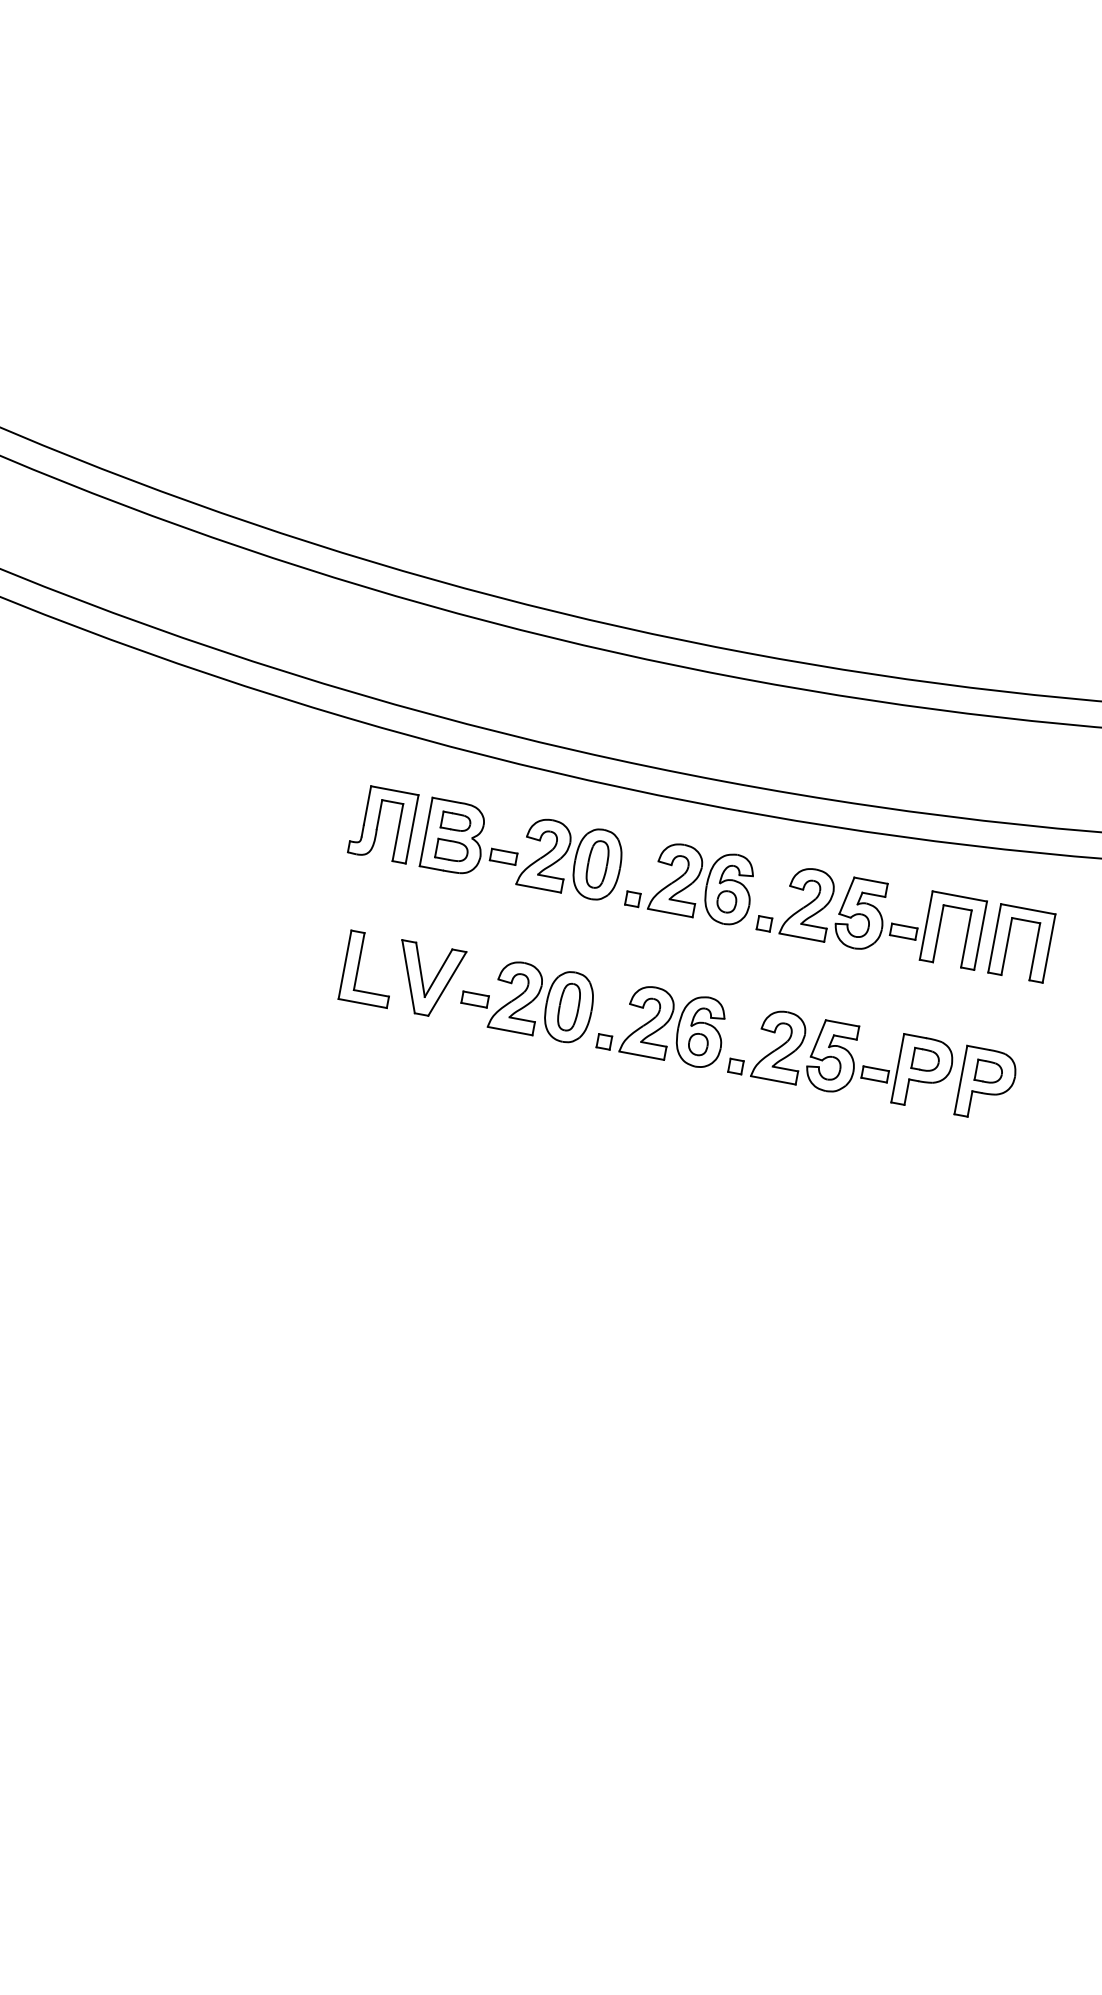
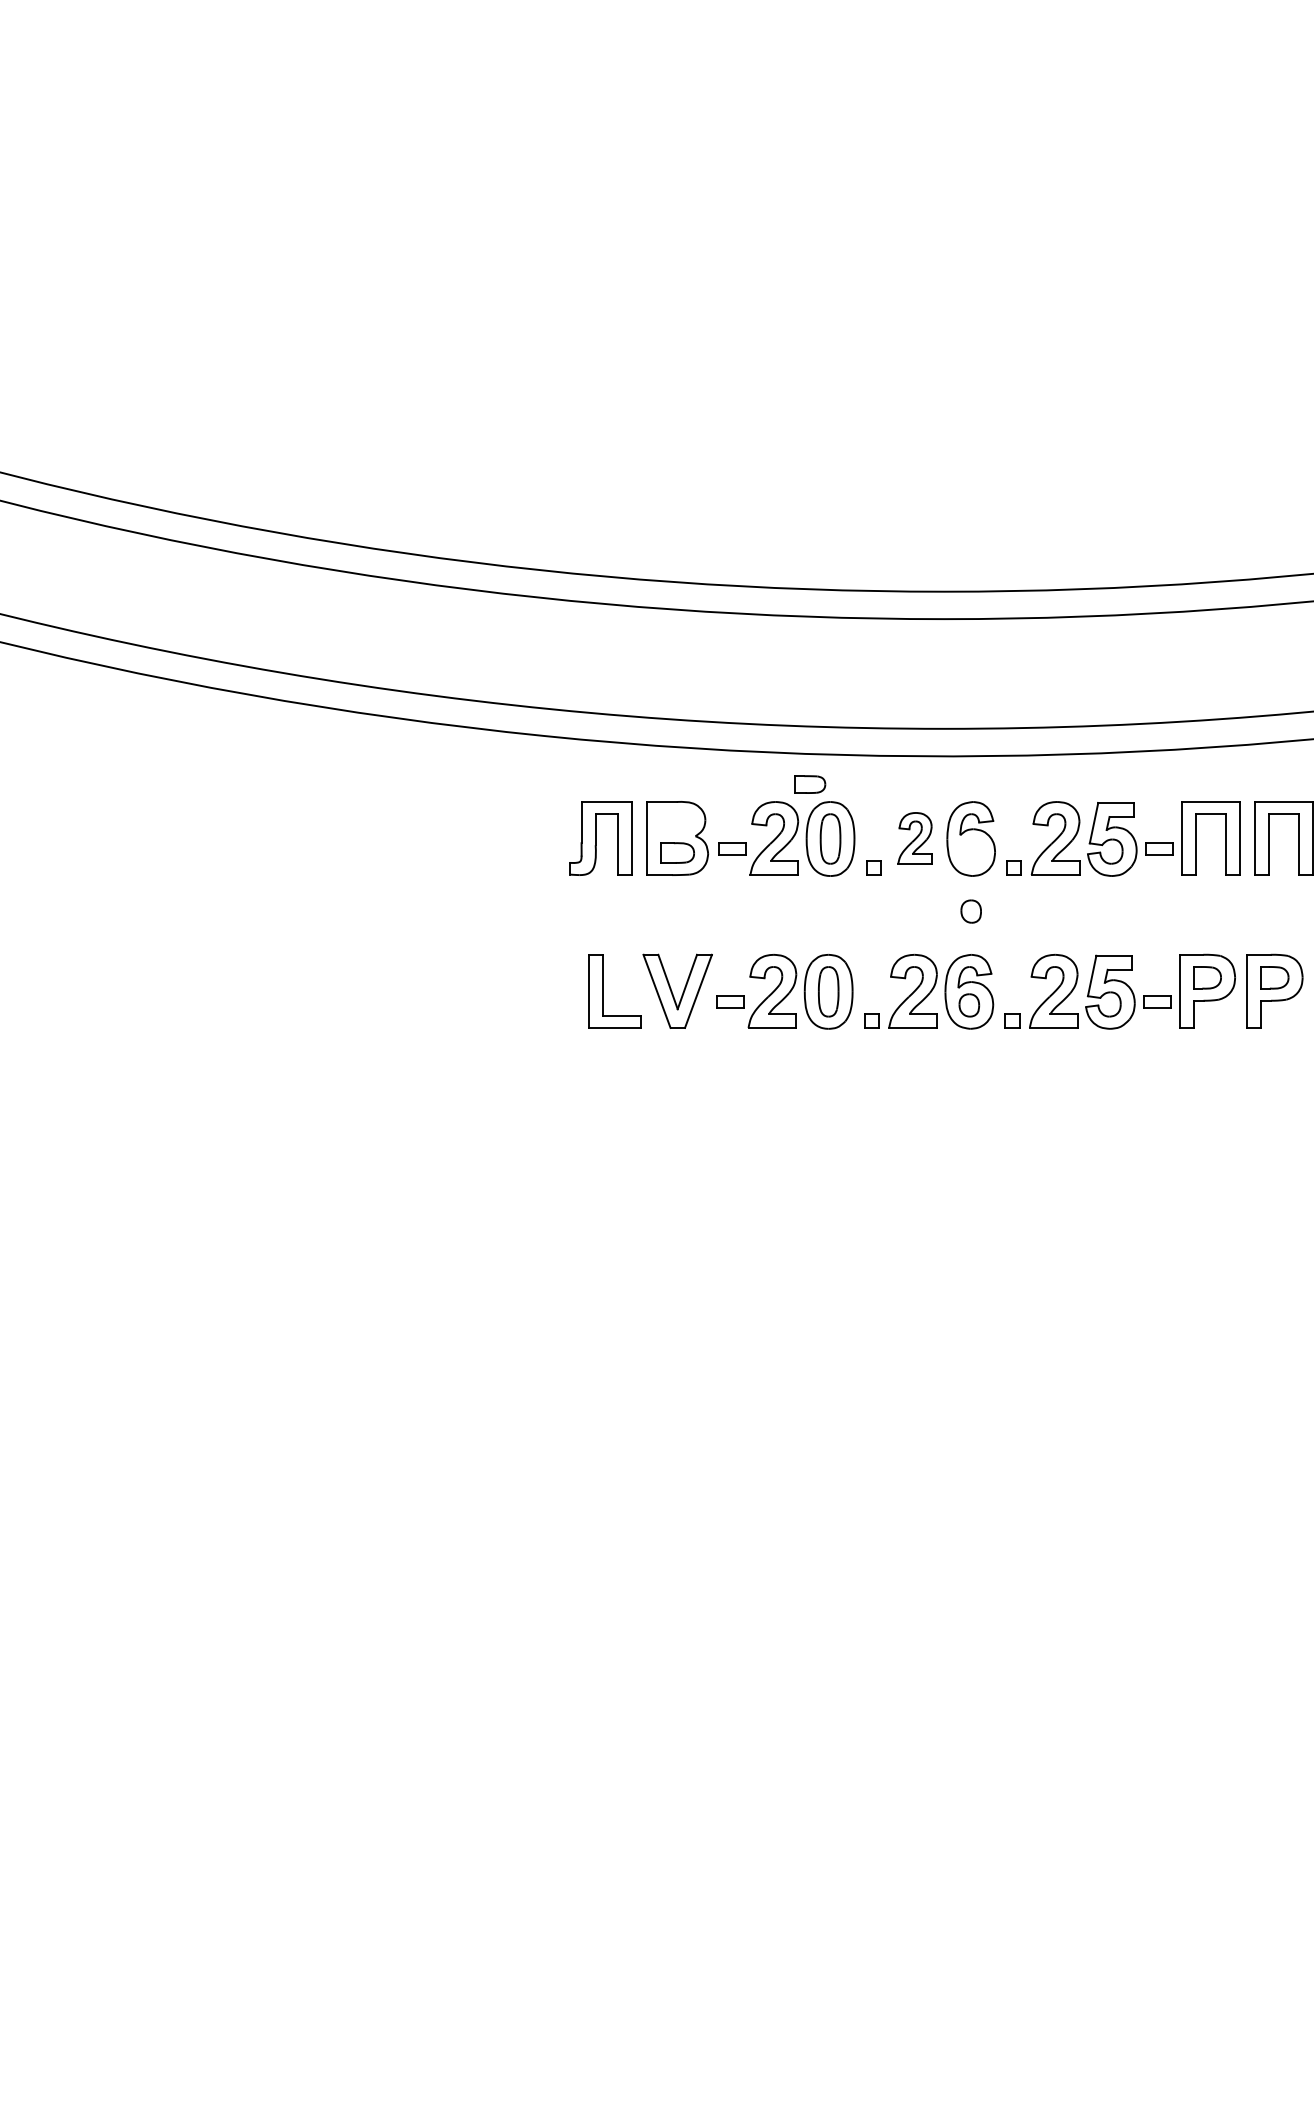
part: (456, 822) -> (810, 784), moved
part: (676, 878) -> (914, 838), size x0.7
part: (726, 901) -> (970, 911), moved

